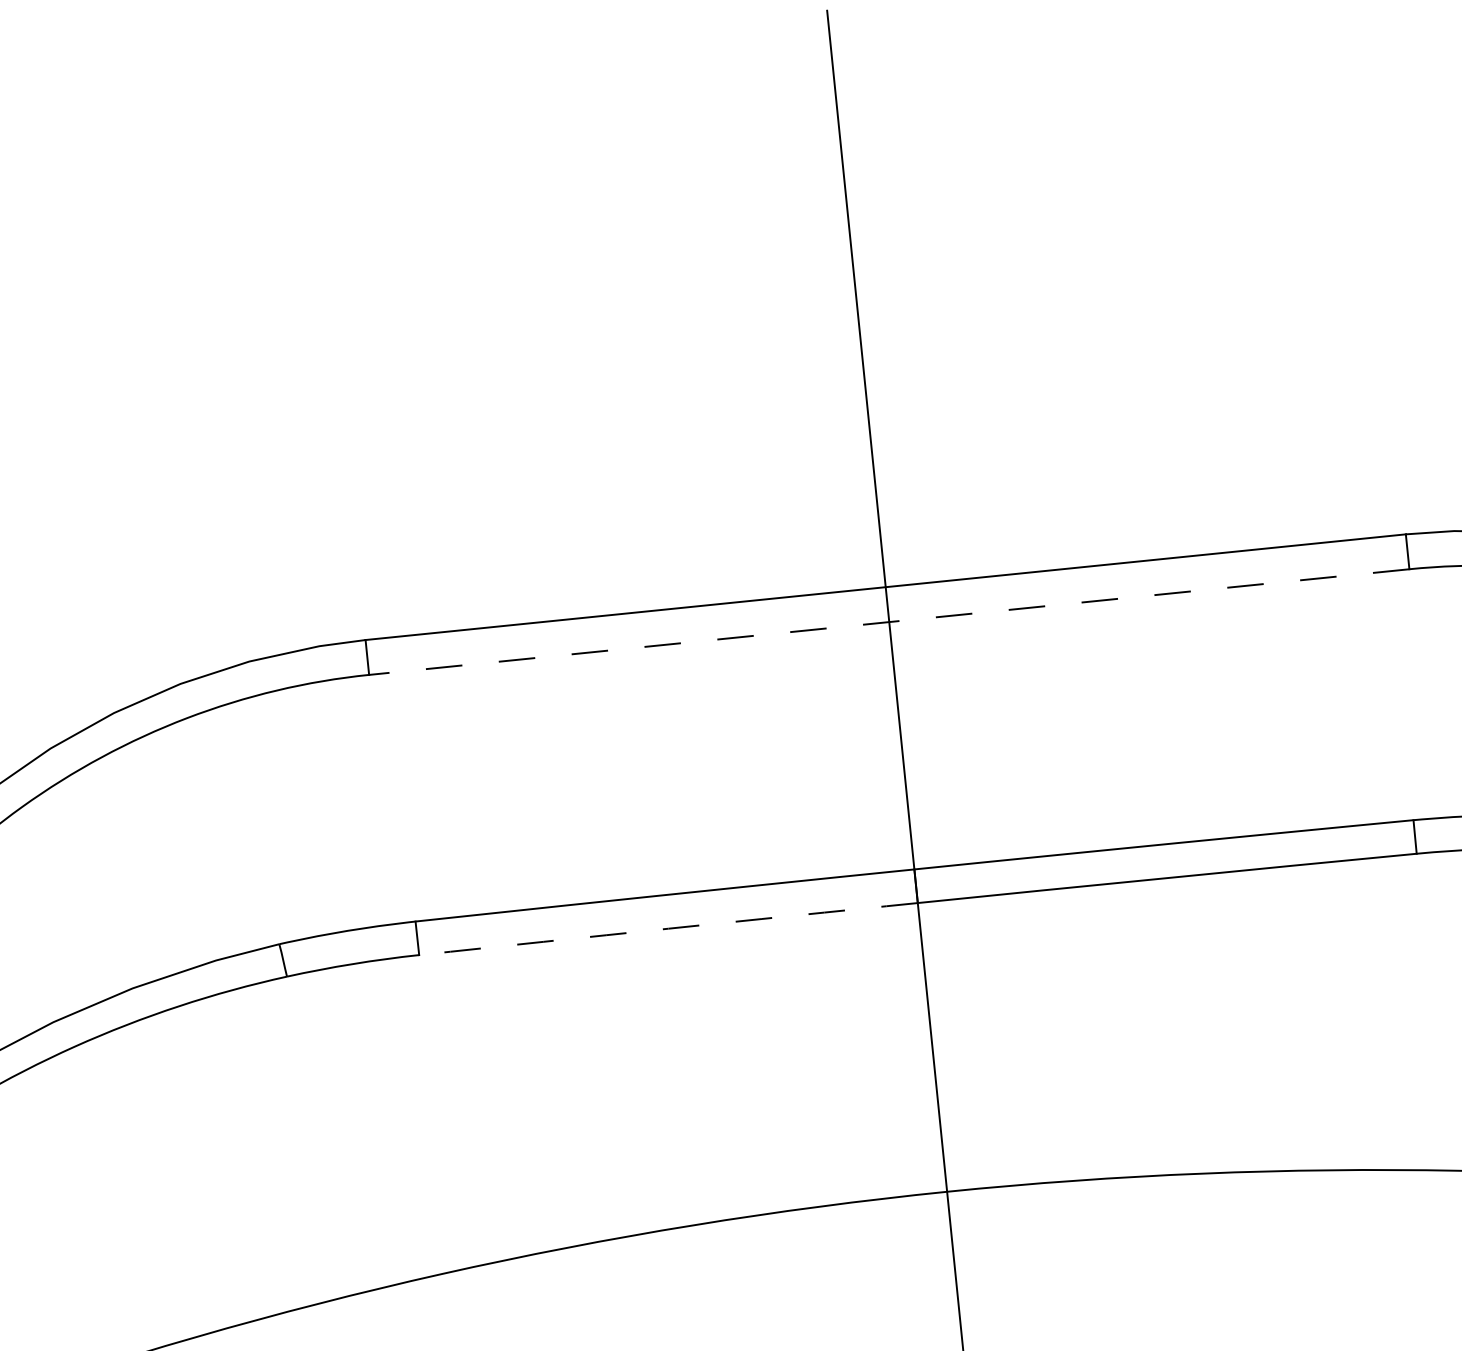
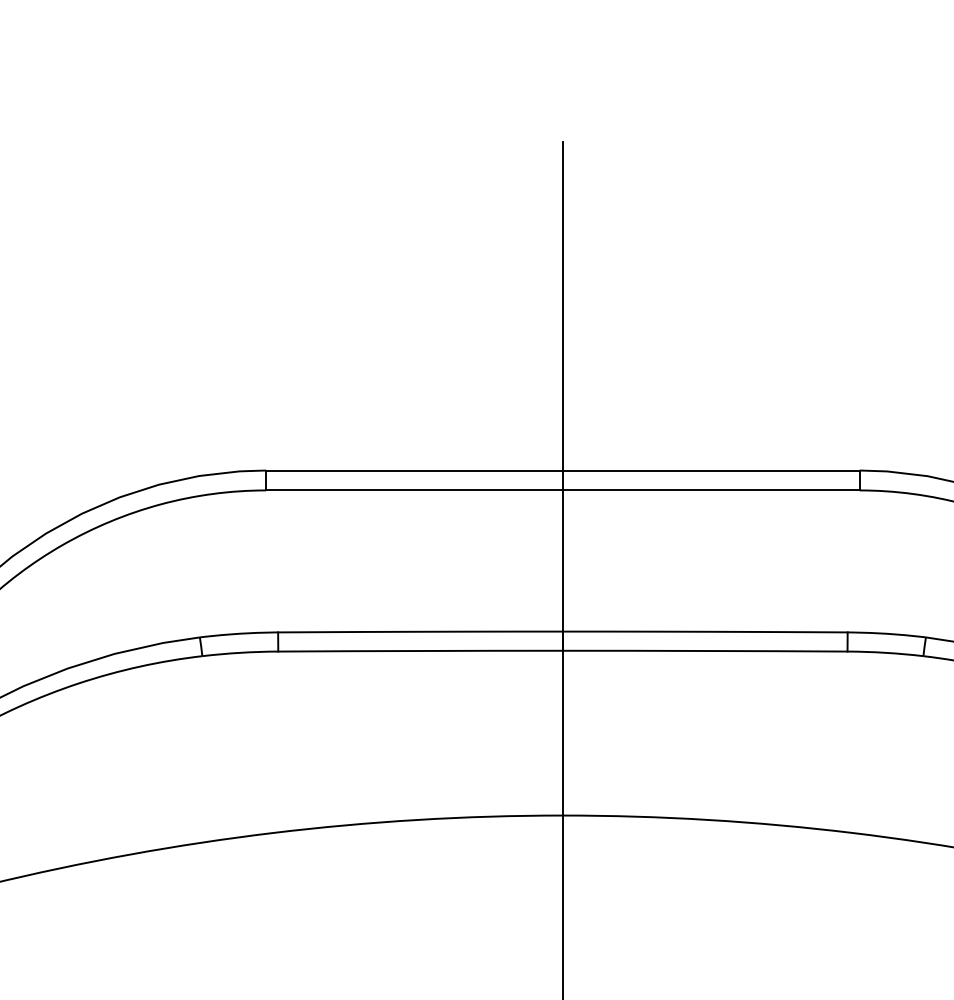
line: (888, 622) -> (562, 490), dashed -> solid
arc: (668, 927) -> (420, 650), dashed -> solid

